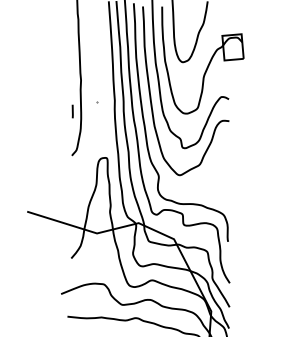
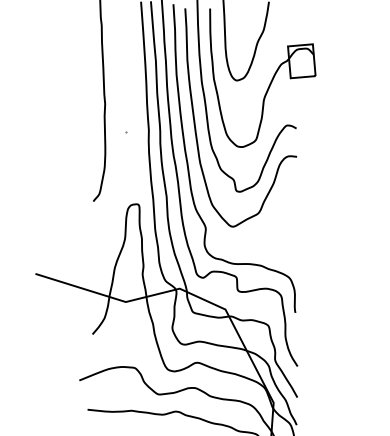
line: (72, 110) -> (94, 143), removed

